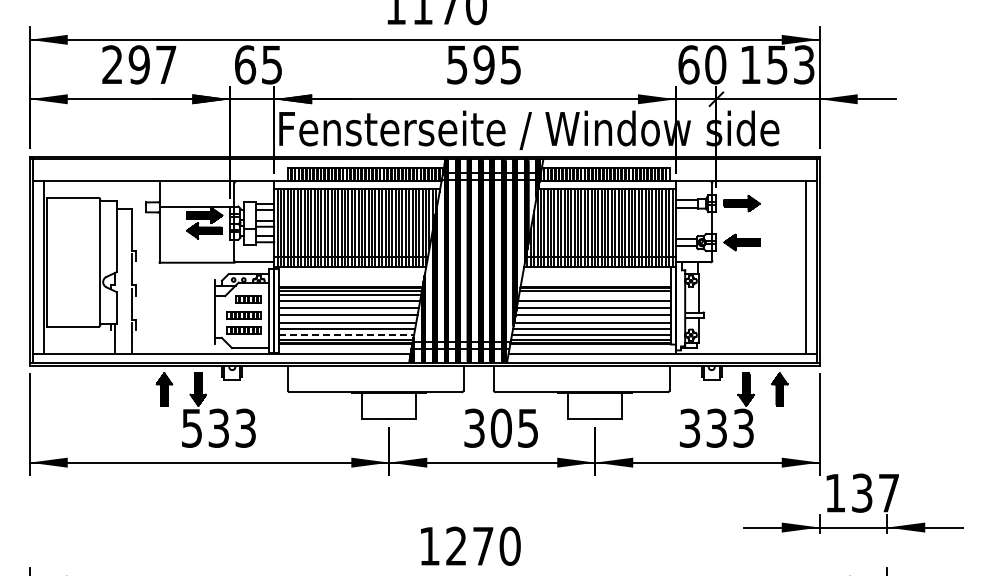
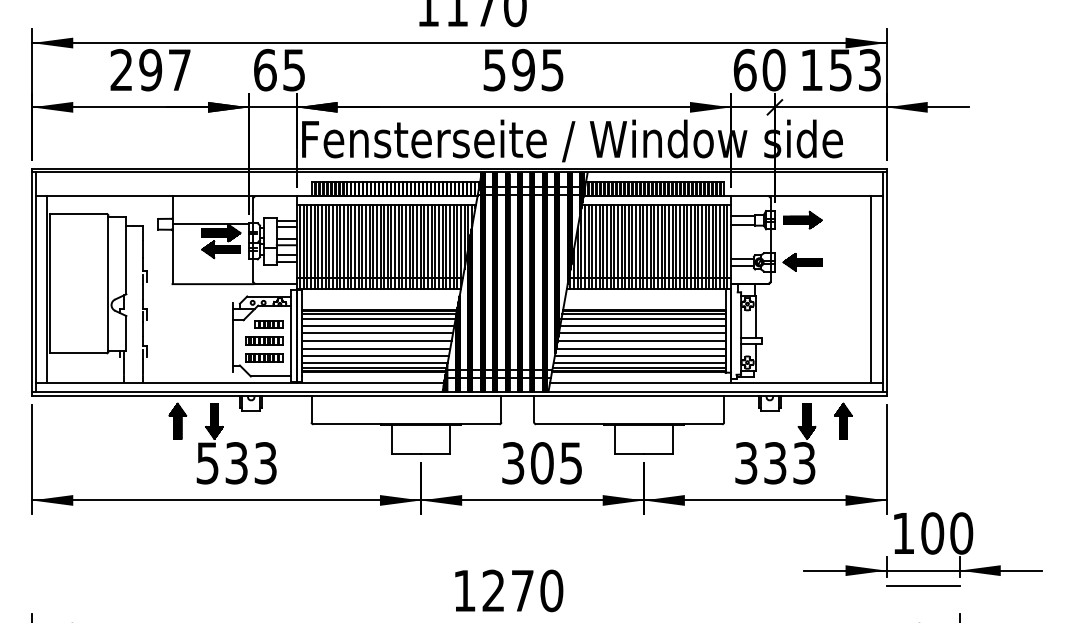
line: (594, 295) -> (643, 319), added
line: (347, 335) -> (375, 362), dashed -> solid
text: (875, 492) -> (946, 532), 137 -> 100
line: (853, 541) -> (923, 585), added

